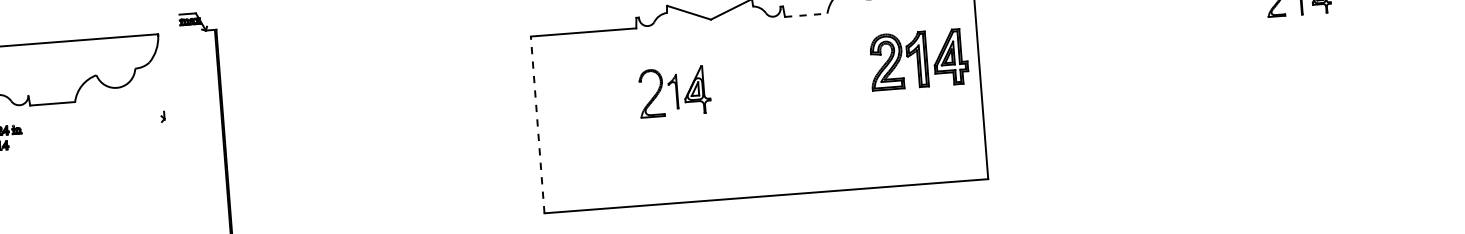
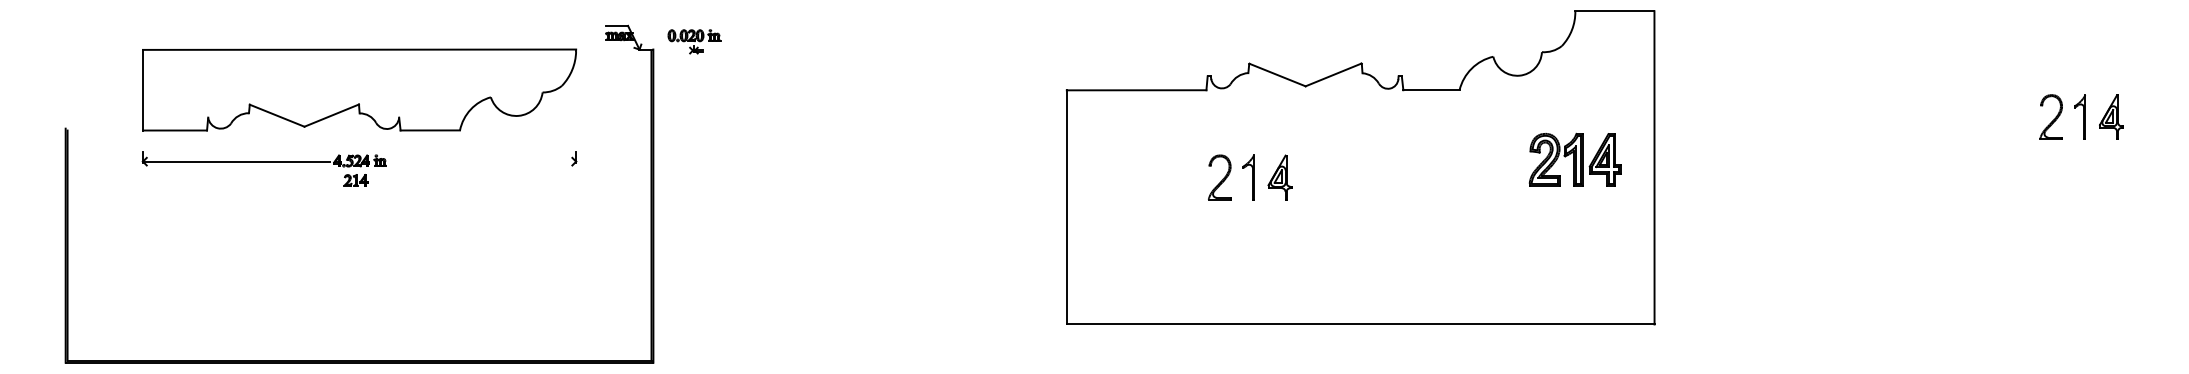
line: (806, 15) -> (1431, 90), dashed -> solid
part: (246, 21) -> (694, 41), added
part: (918, 59) -> (1574, 159), size x0.71
part: (696, 89) -> (1279, 177), size x0.71
part: (651, 93) -> (1219, 177), size x0.71
line: (537, 124) -> (1066, 206), dashed -> solid

